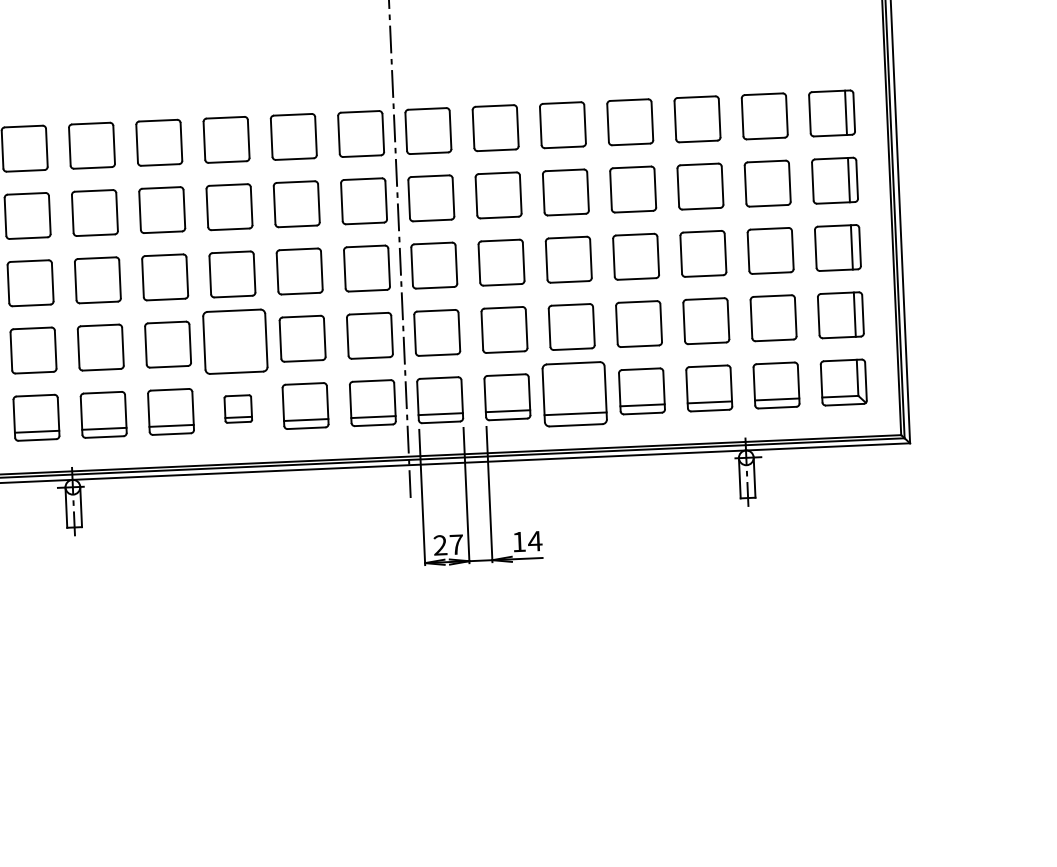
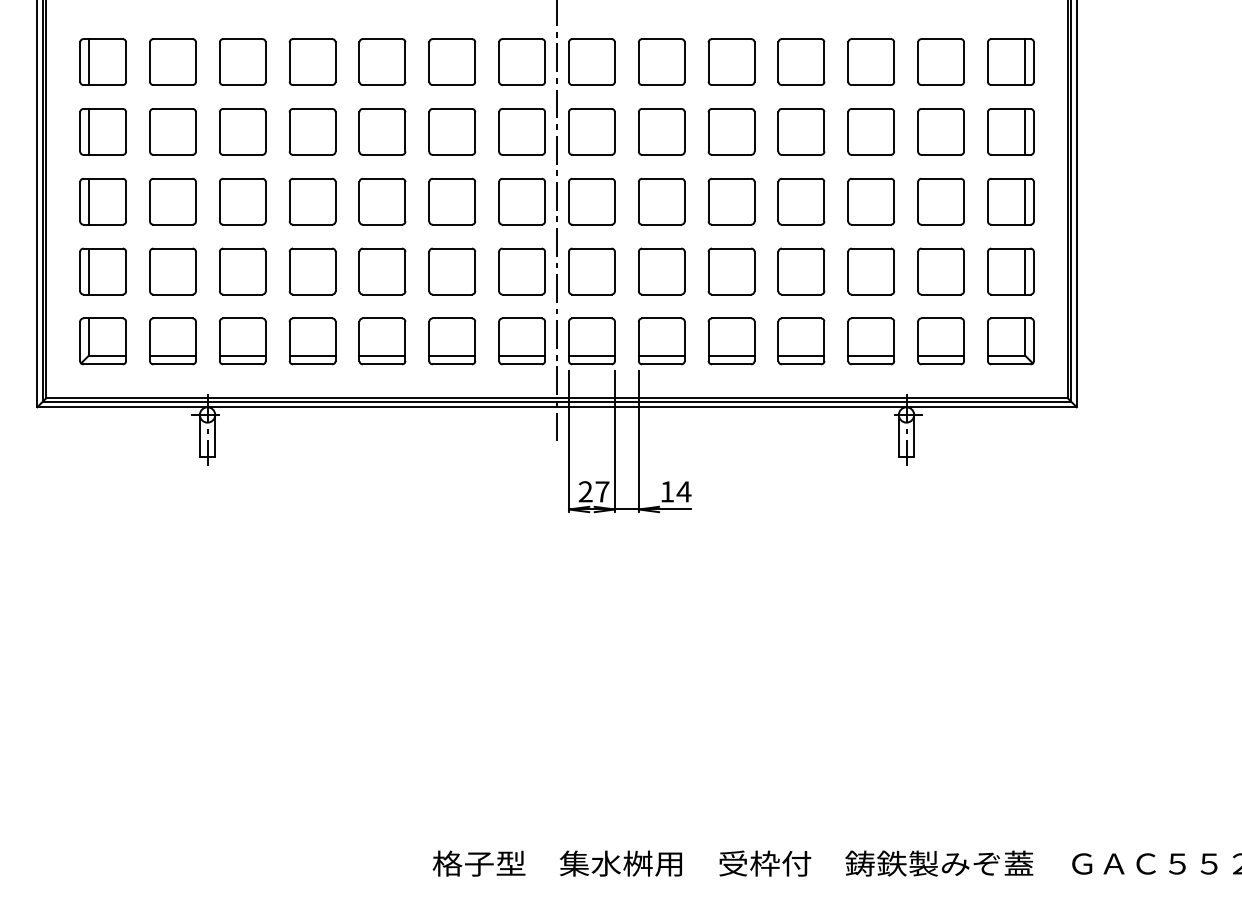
part: (235, 341) -> (382, 271), size x0.71
part: (574, 394) -> (731, 341), size x0.71
part: (238, 409) -> (382, 341), size x1.67

